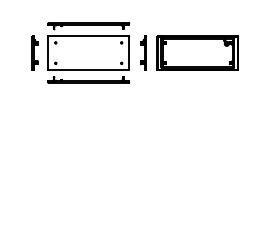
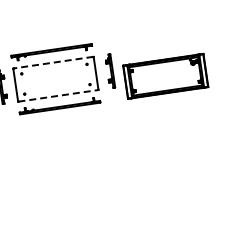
line: (88, 36) -> (53, 62), solid -> dashed
part: (197, 52) -> (165, 75), moved
line: (89, 69) -> (59, 95), solid -> dashed

